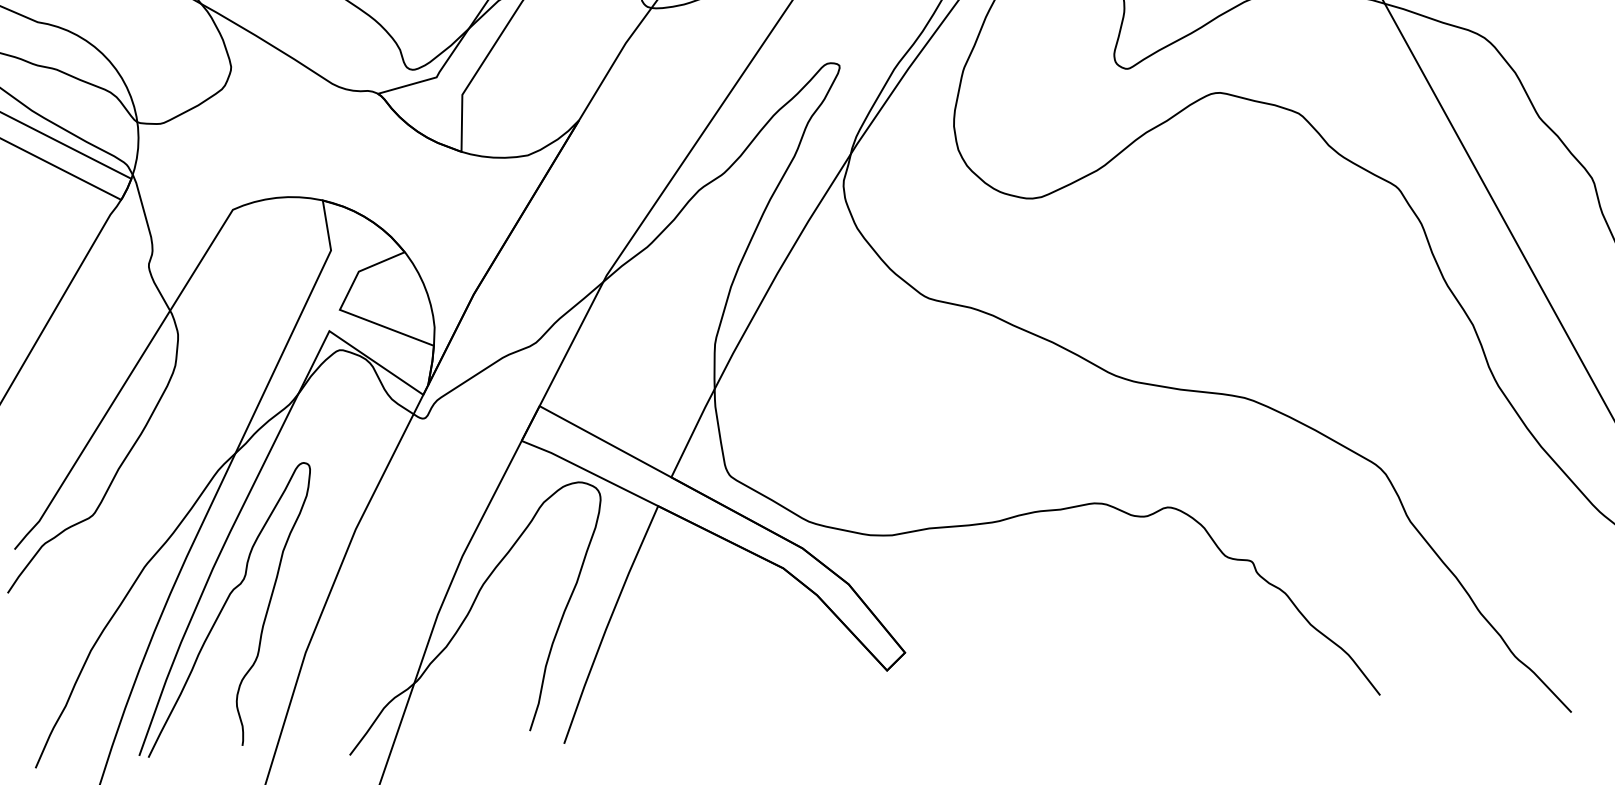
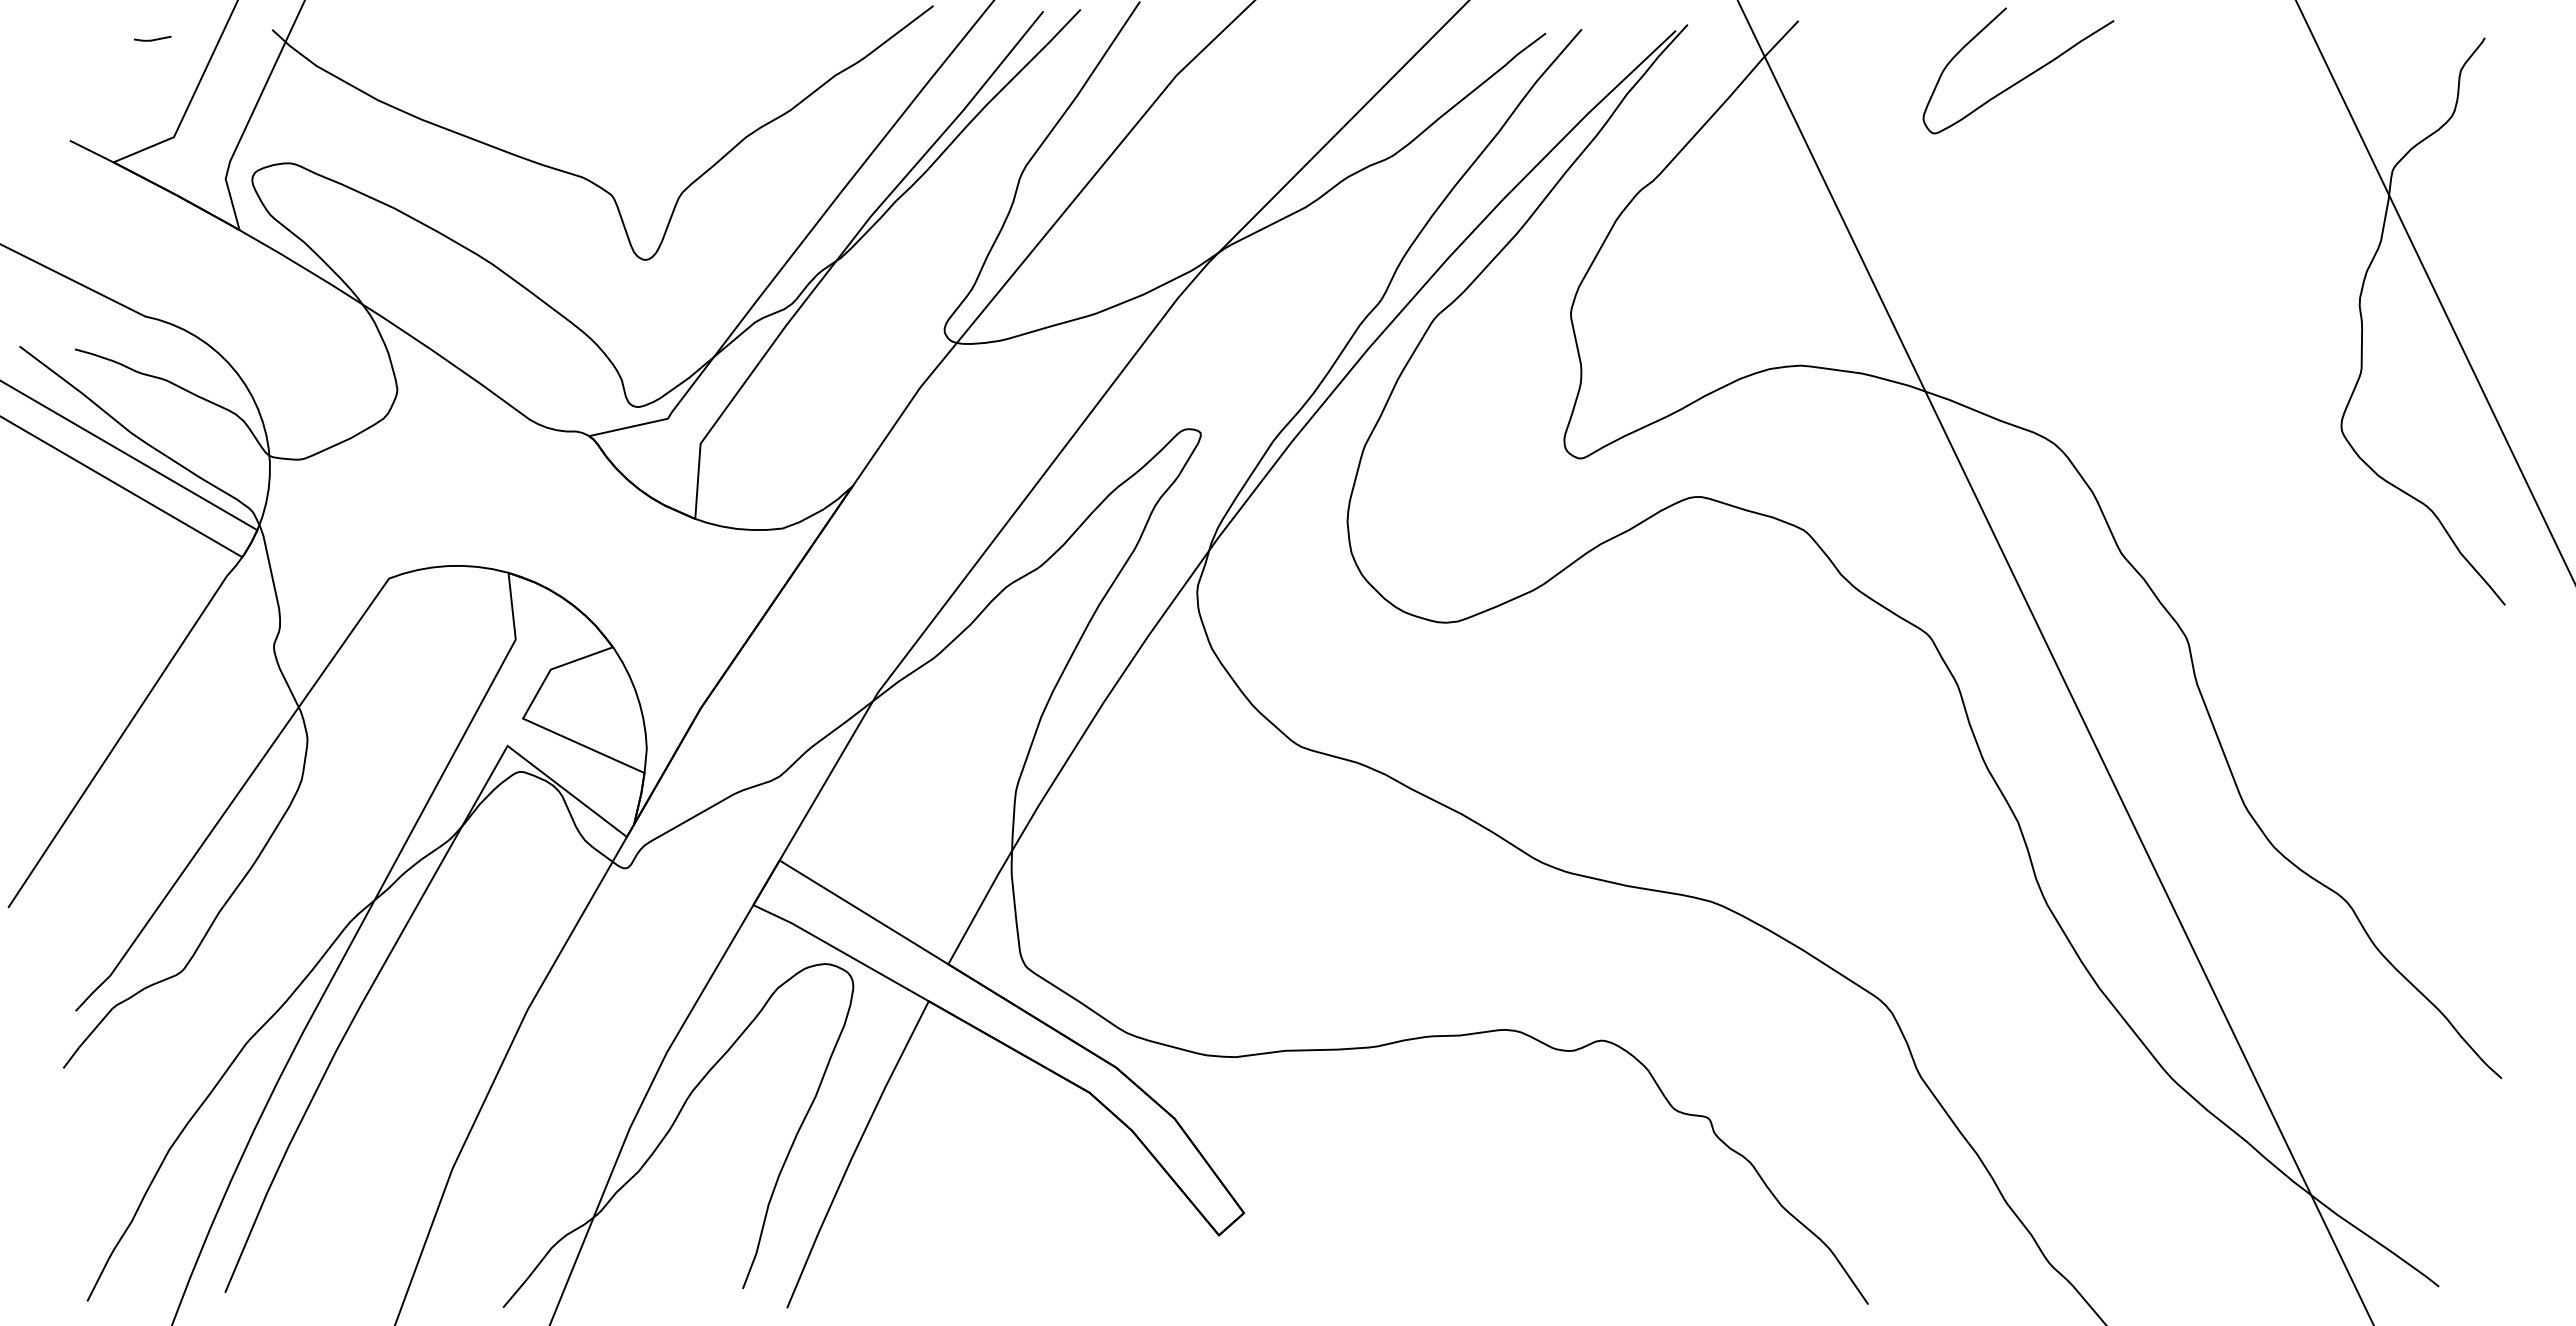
curve: (224, 607) -> (348, 1102), removed

